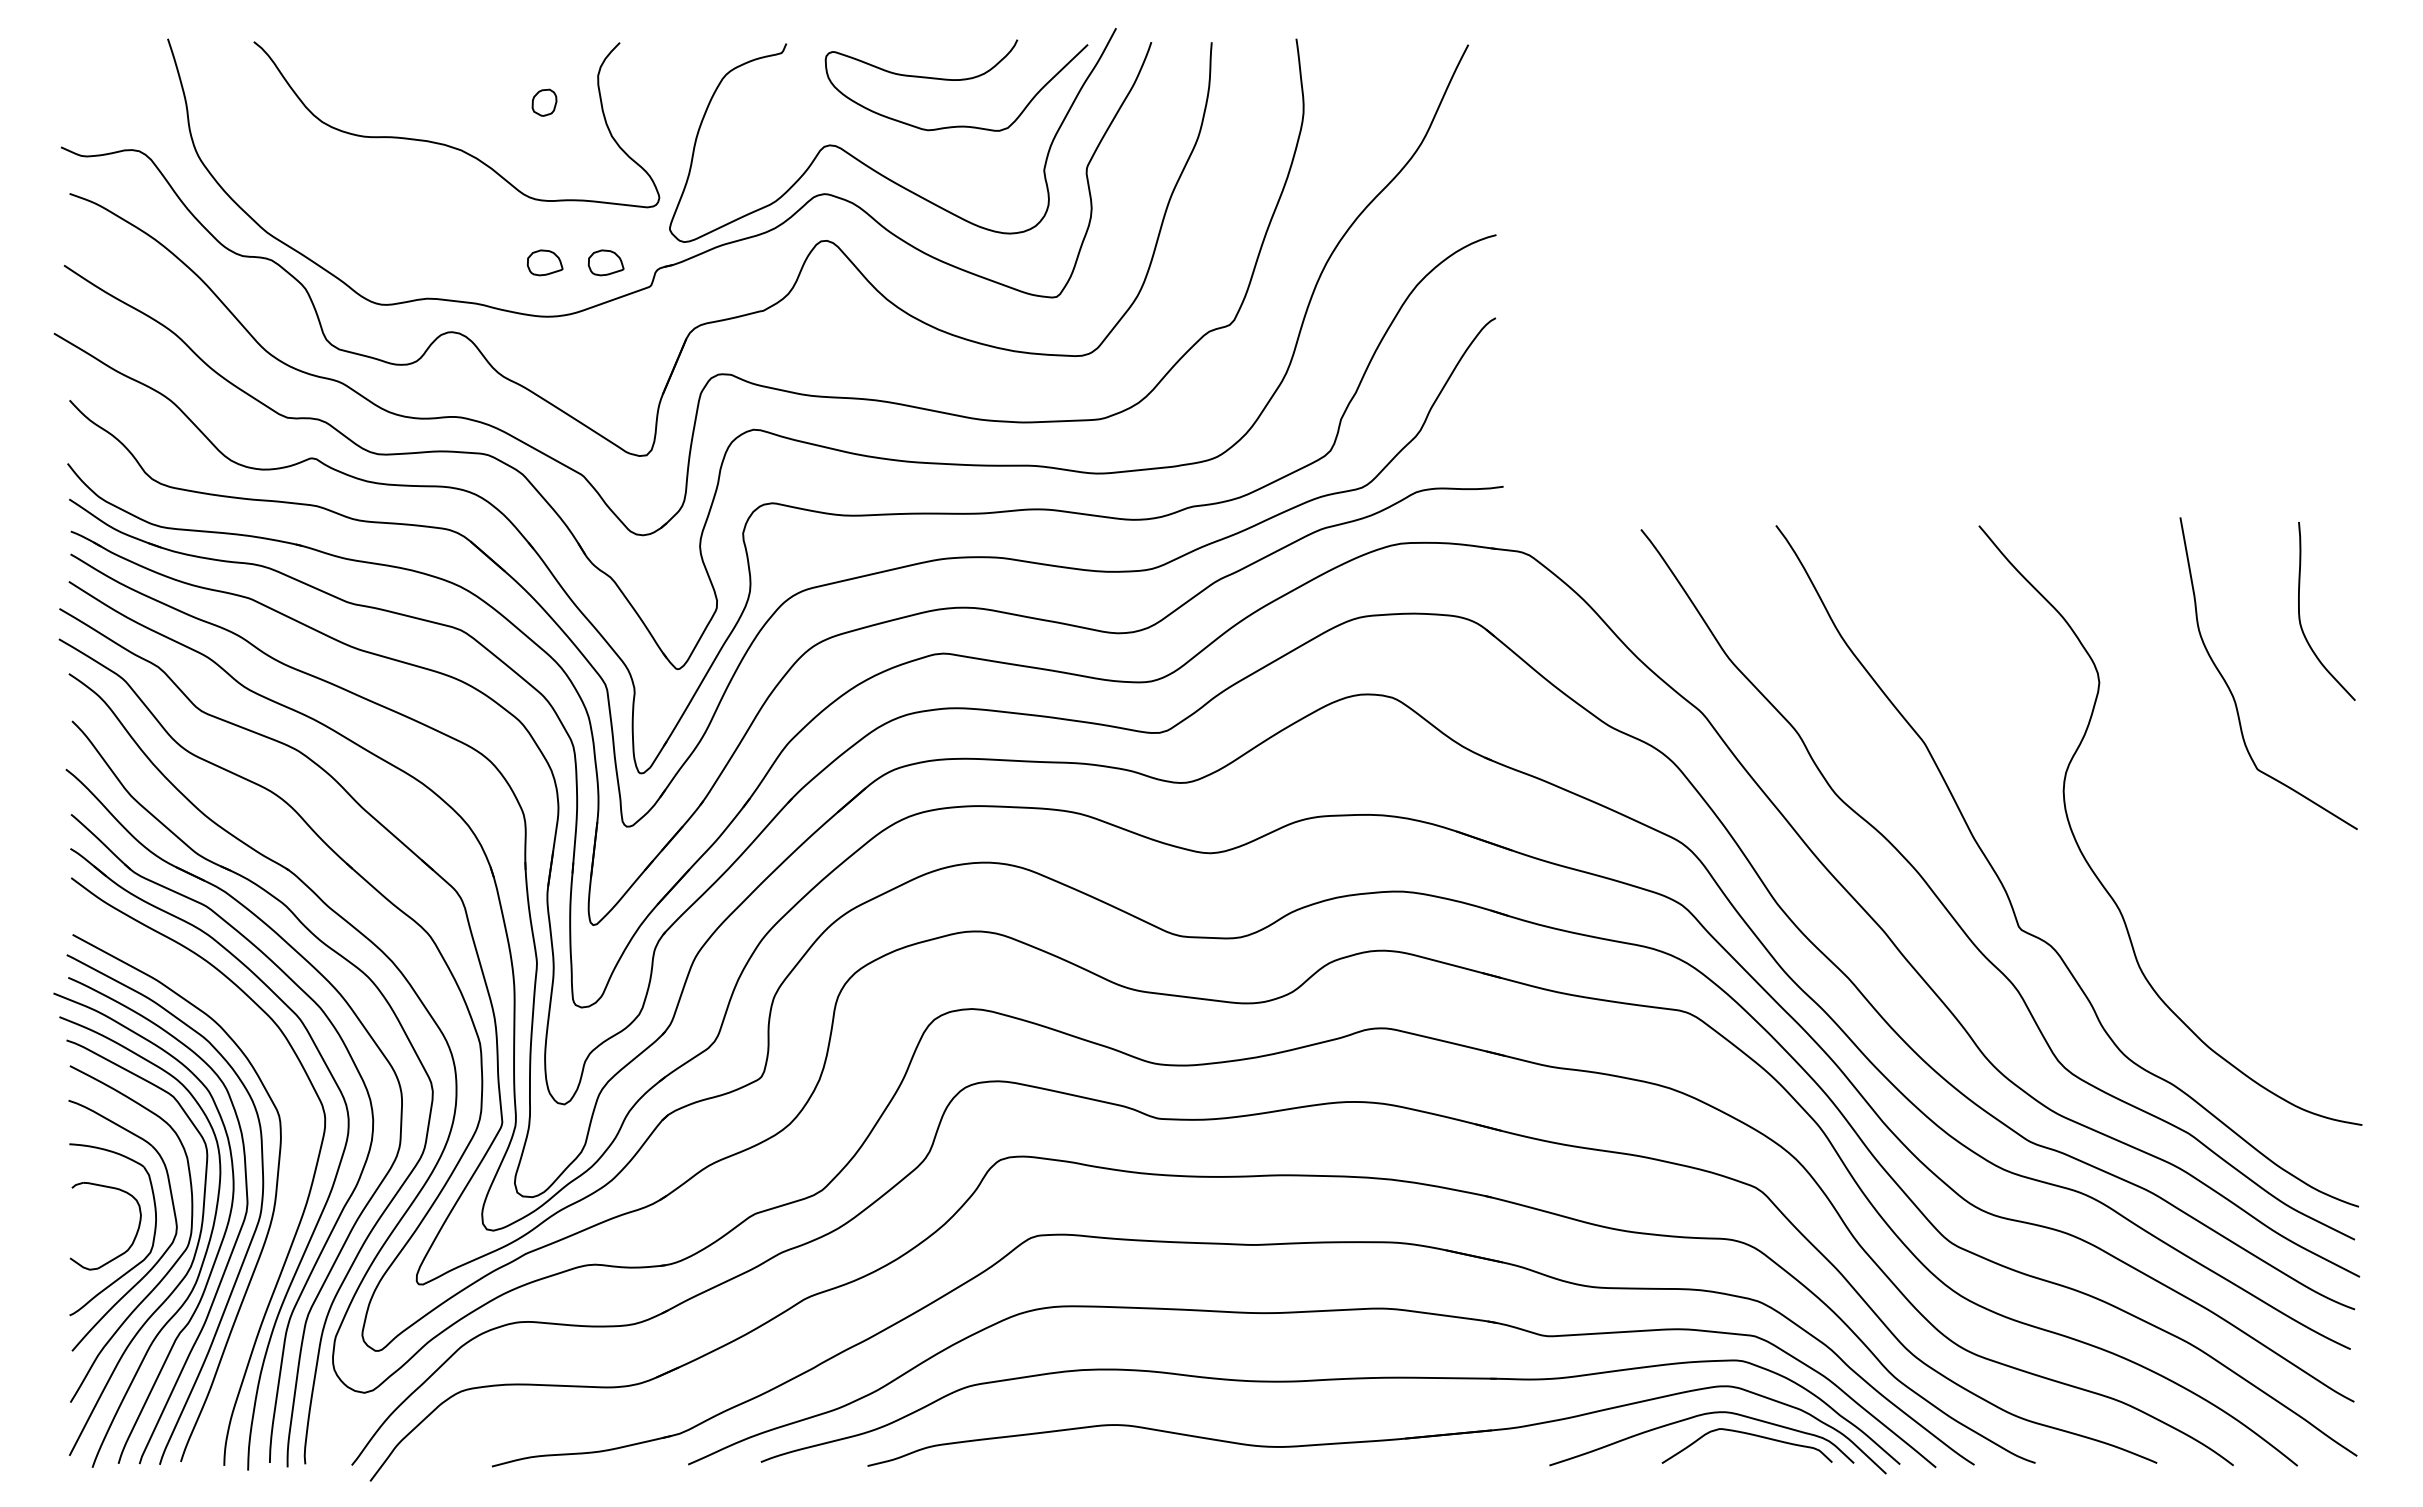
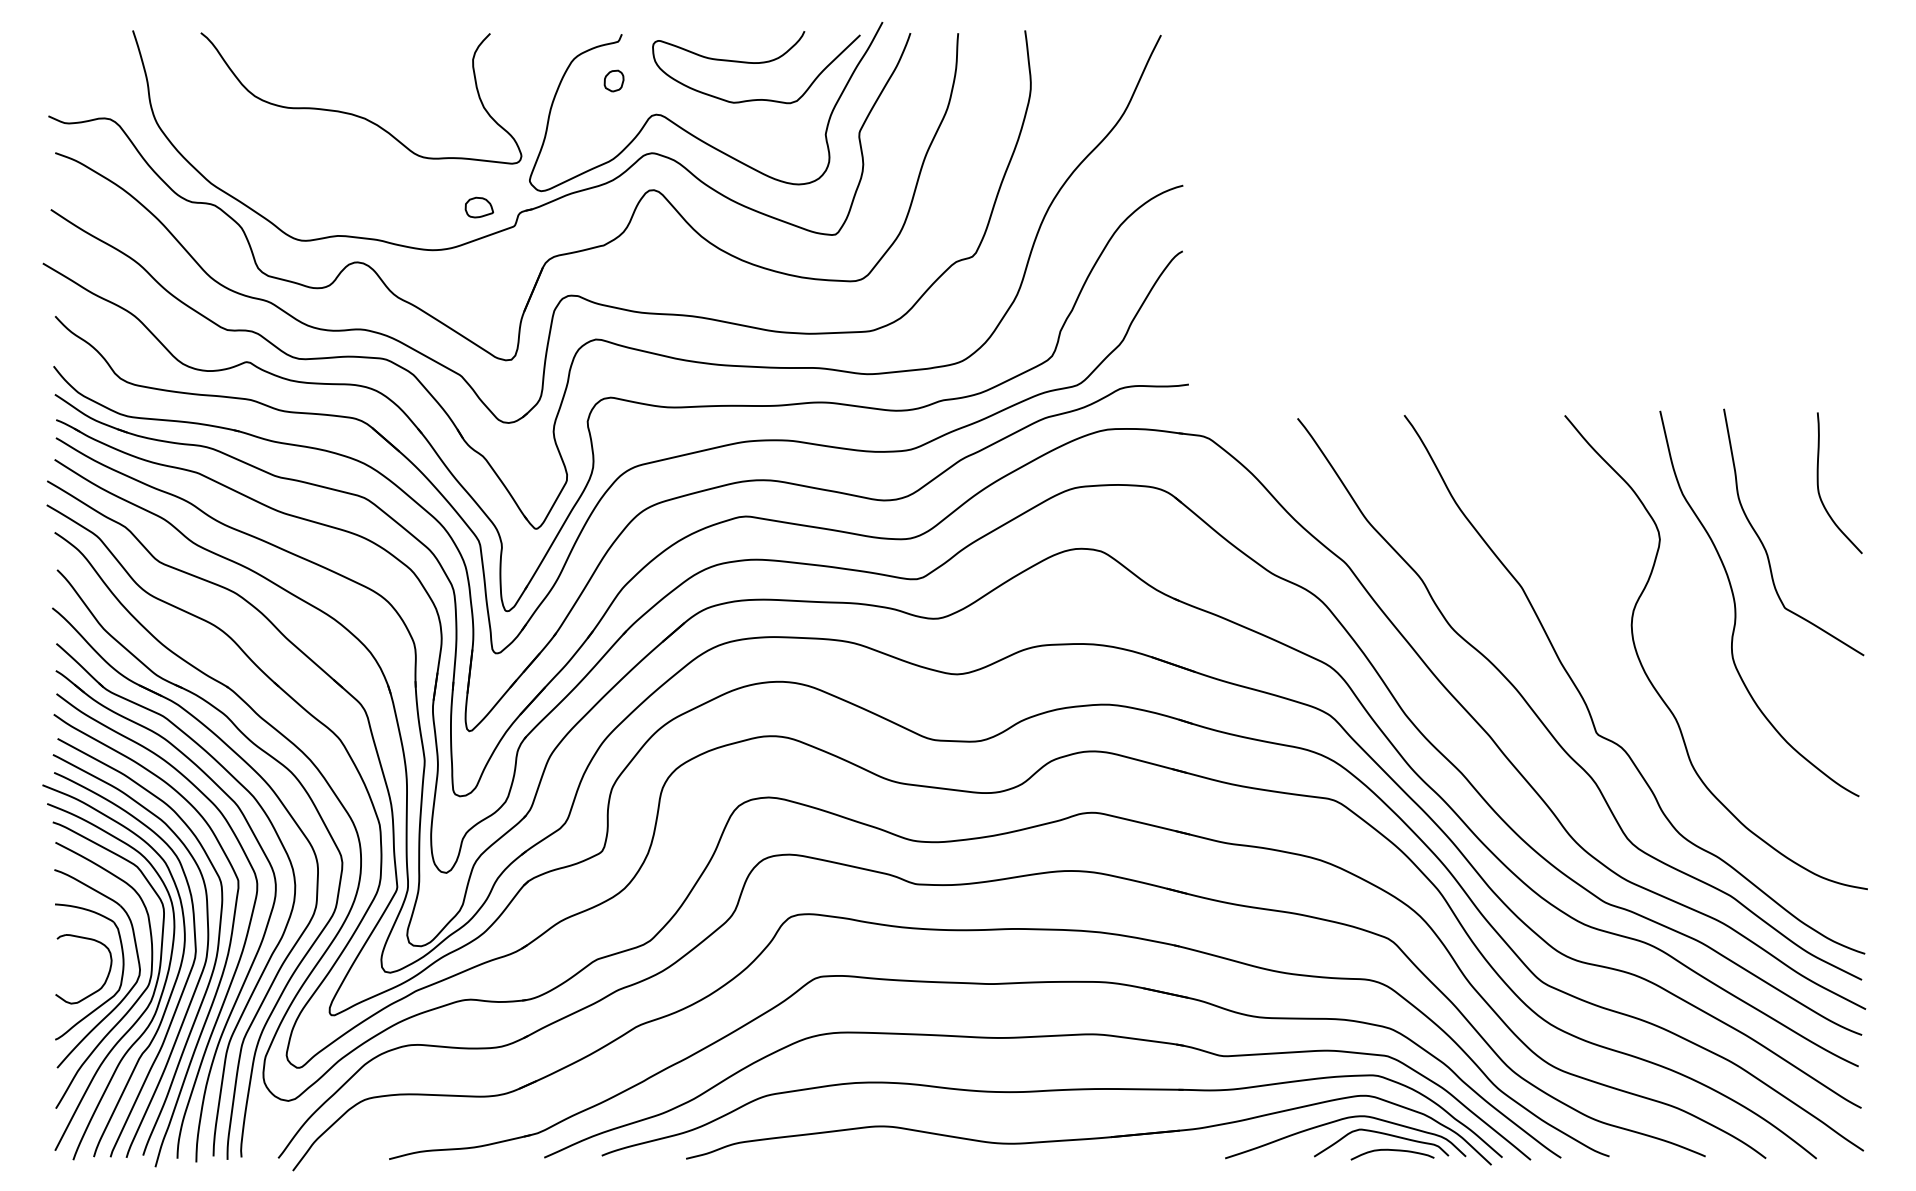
part: (544, 102) -> (614, 80), moved
part: (544, 262) -> (430, 207), removed
curve: (2195, 765) -> (1735, 604), added
curve: (285, 1213) -> (225, 959), added
curve: (1761, 1455) -> (1392, 1150), added

